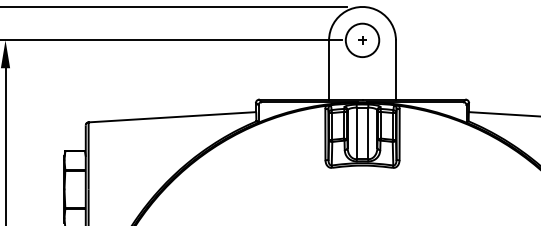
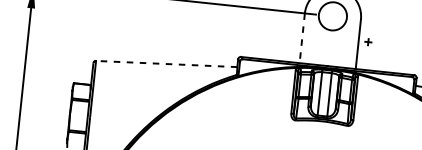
part: (362, 40) -> (368, 42), moved
line: (329, 70) -> (302, 38), solid -> dashed
line: (172, 117) -> (166, 64), solid -> dashed

